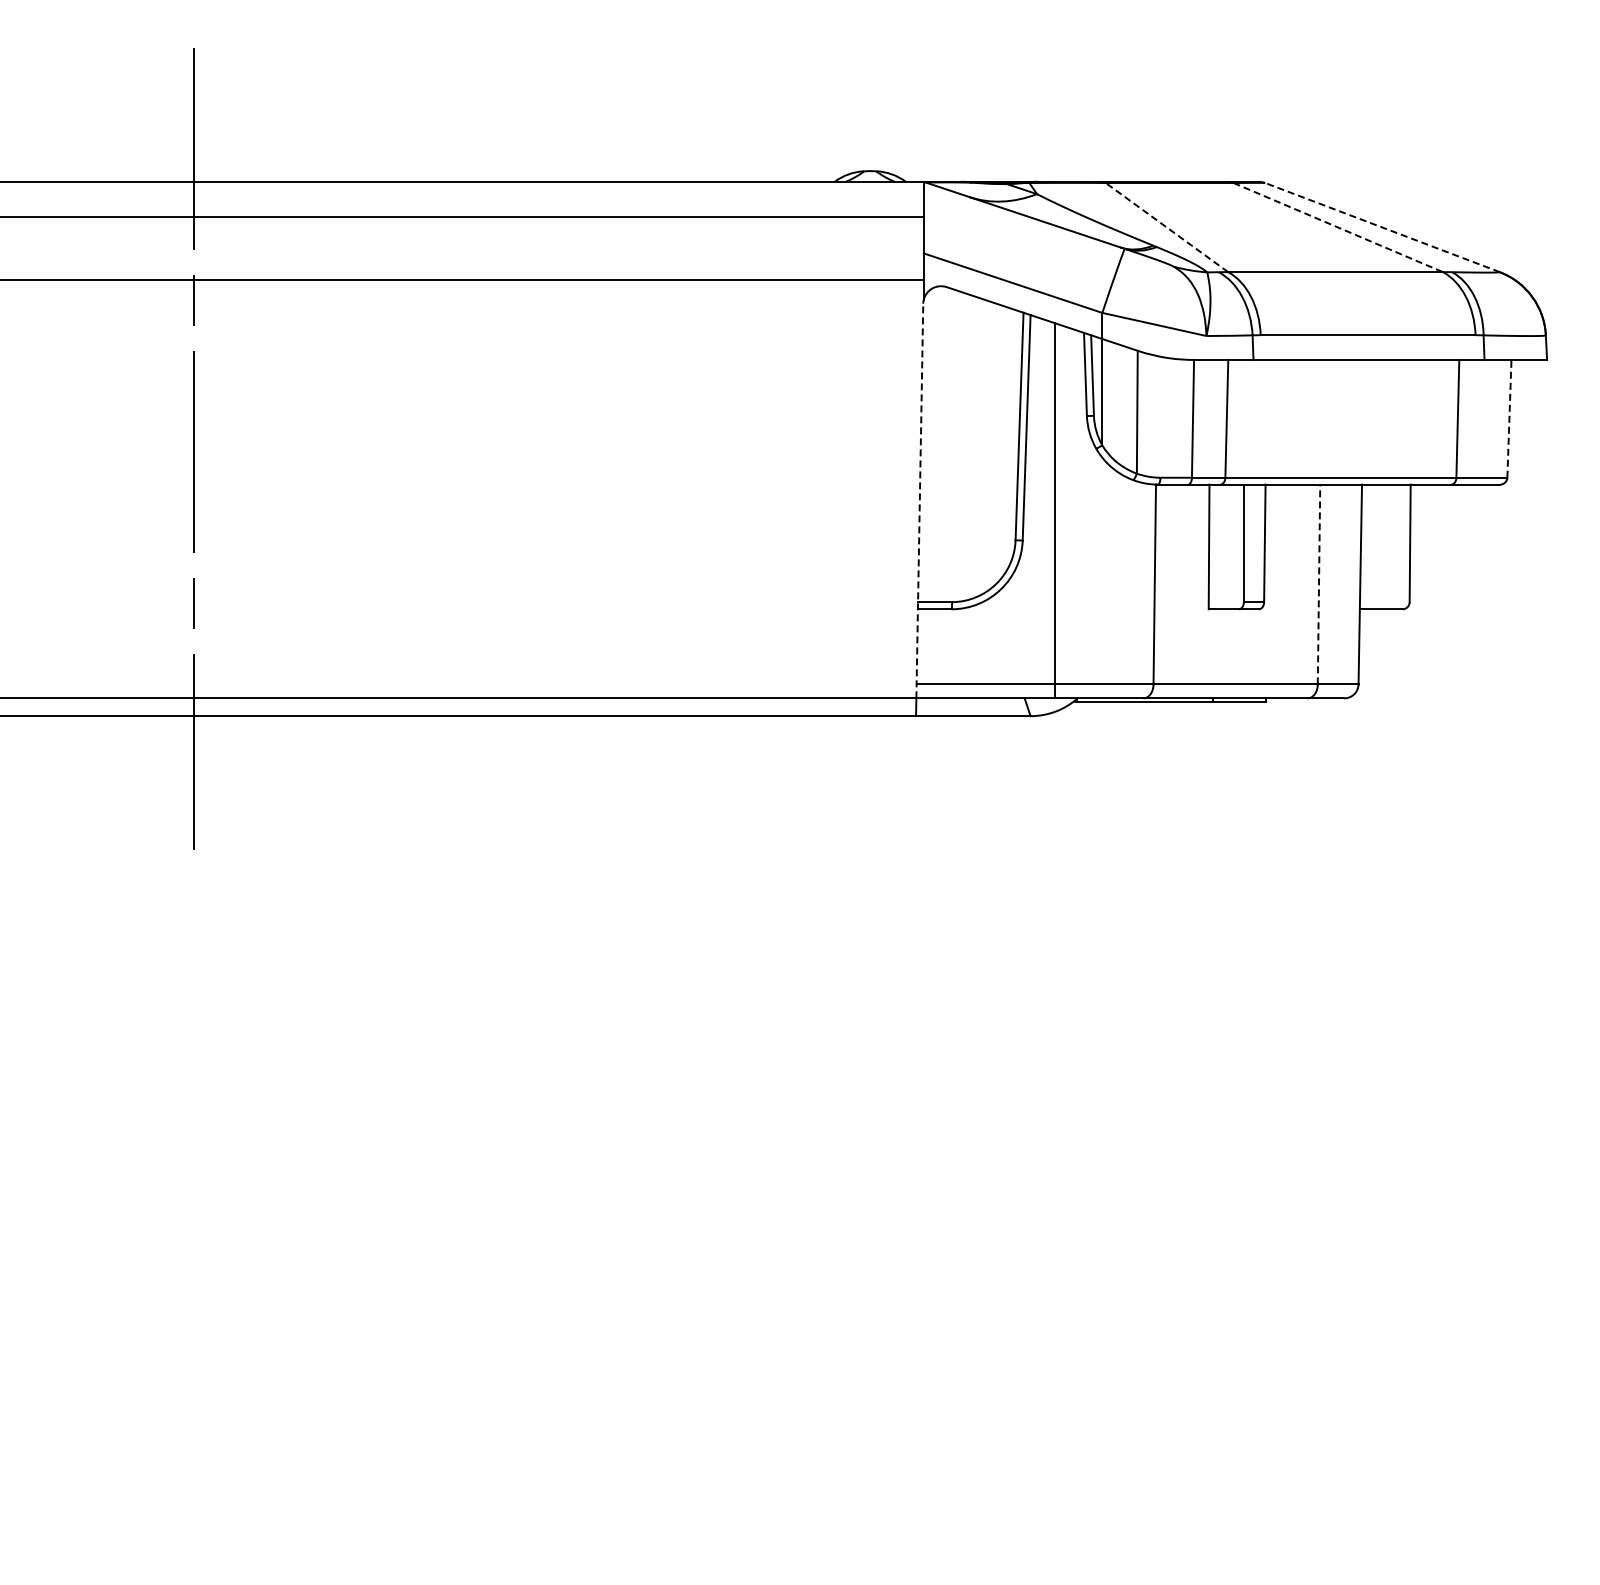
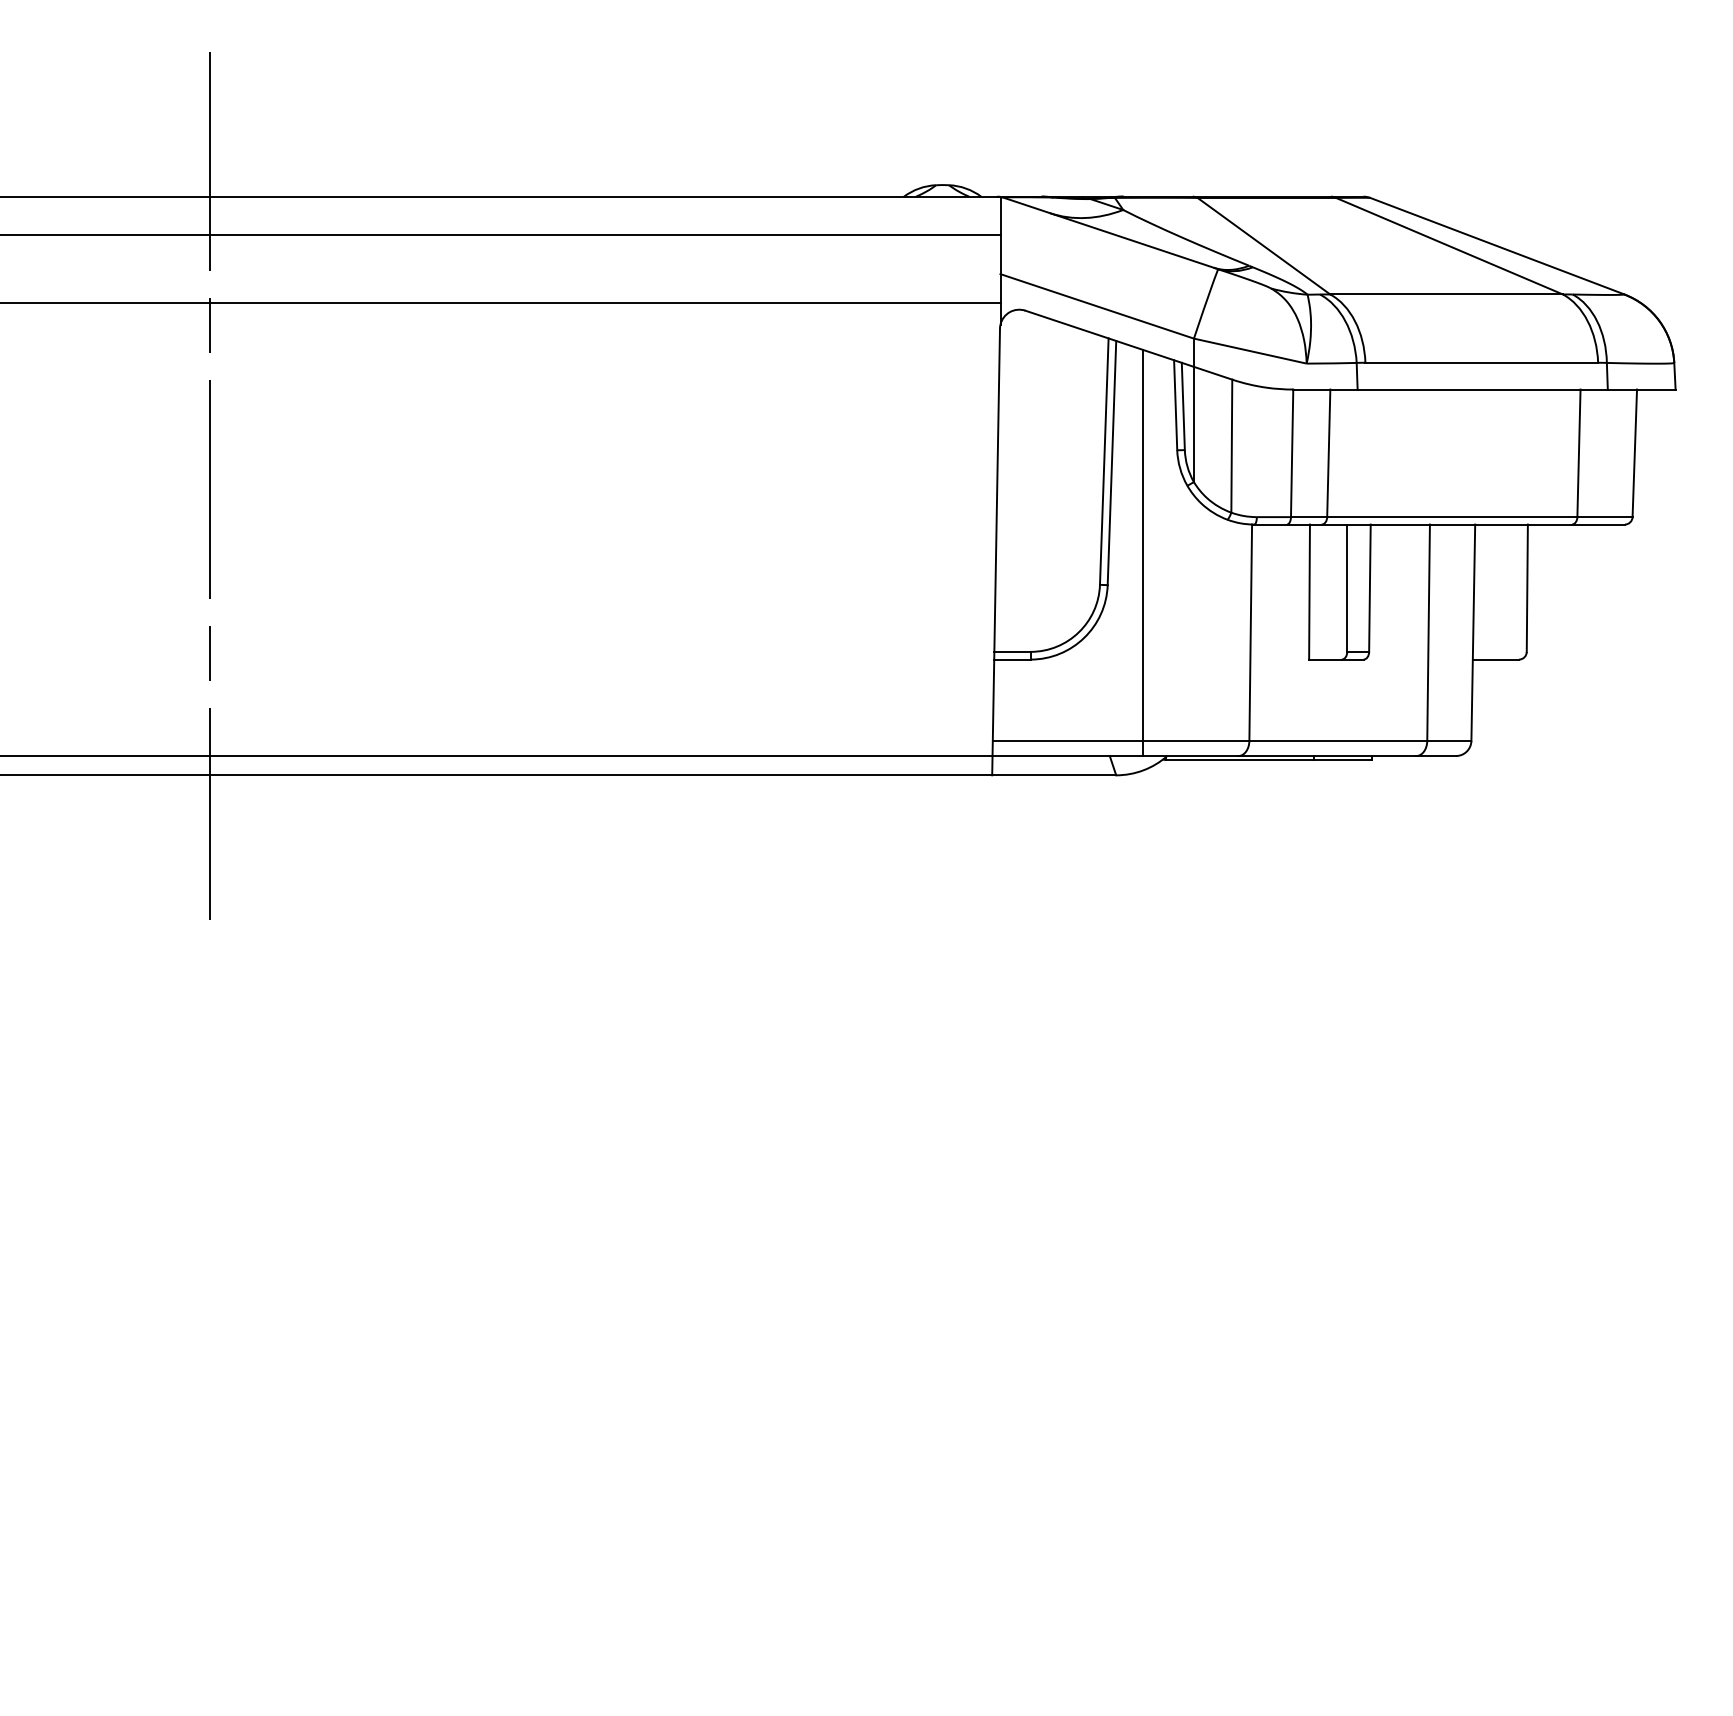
line: (1167, 227) -> (1264, 246), dashed -> solid
line: (1338, 227) -> (1449, 246), dashed -> solid
line: (1382, 227) -> (1497, 246), dashed -> solid
line: (1509, 418) -> (1634, 452), dashed -> solid
line: (919, 500) -> (995, 541), dashed -> solid
line: (1319, 584) -> (1429, 632), dashed -> solid

